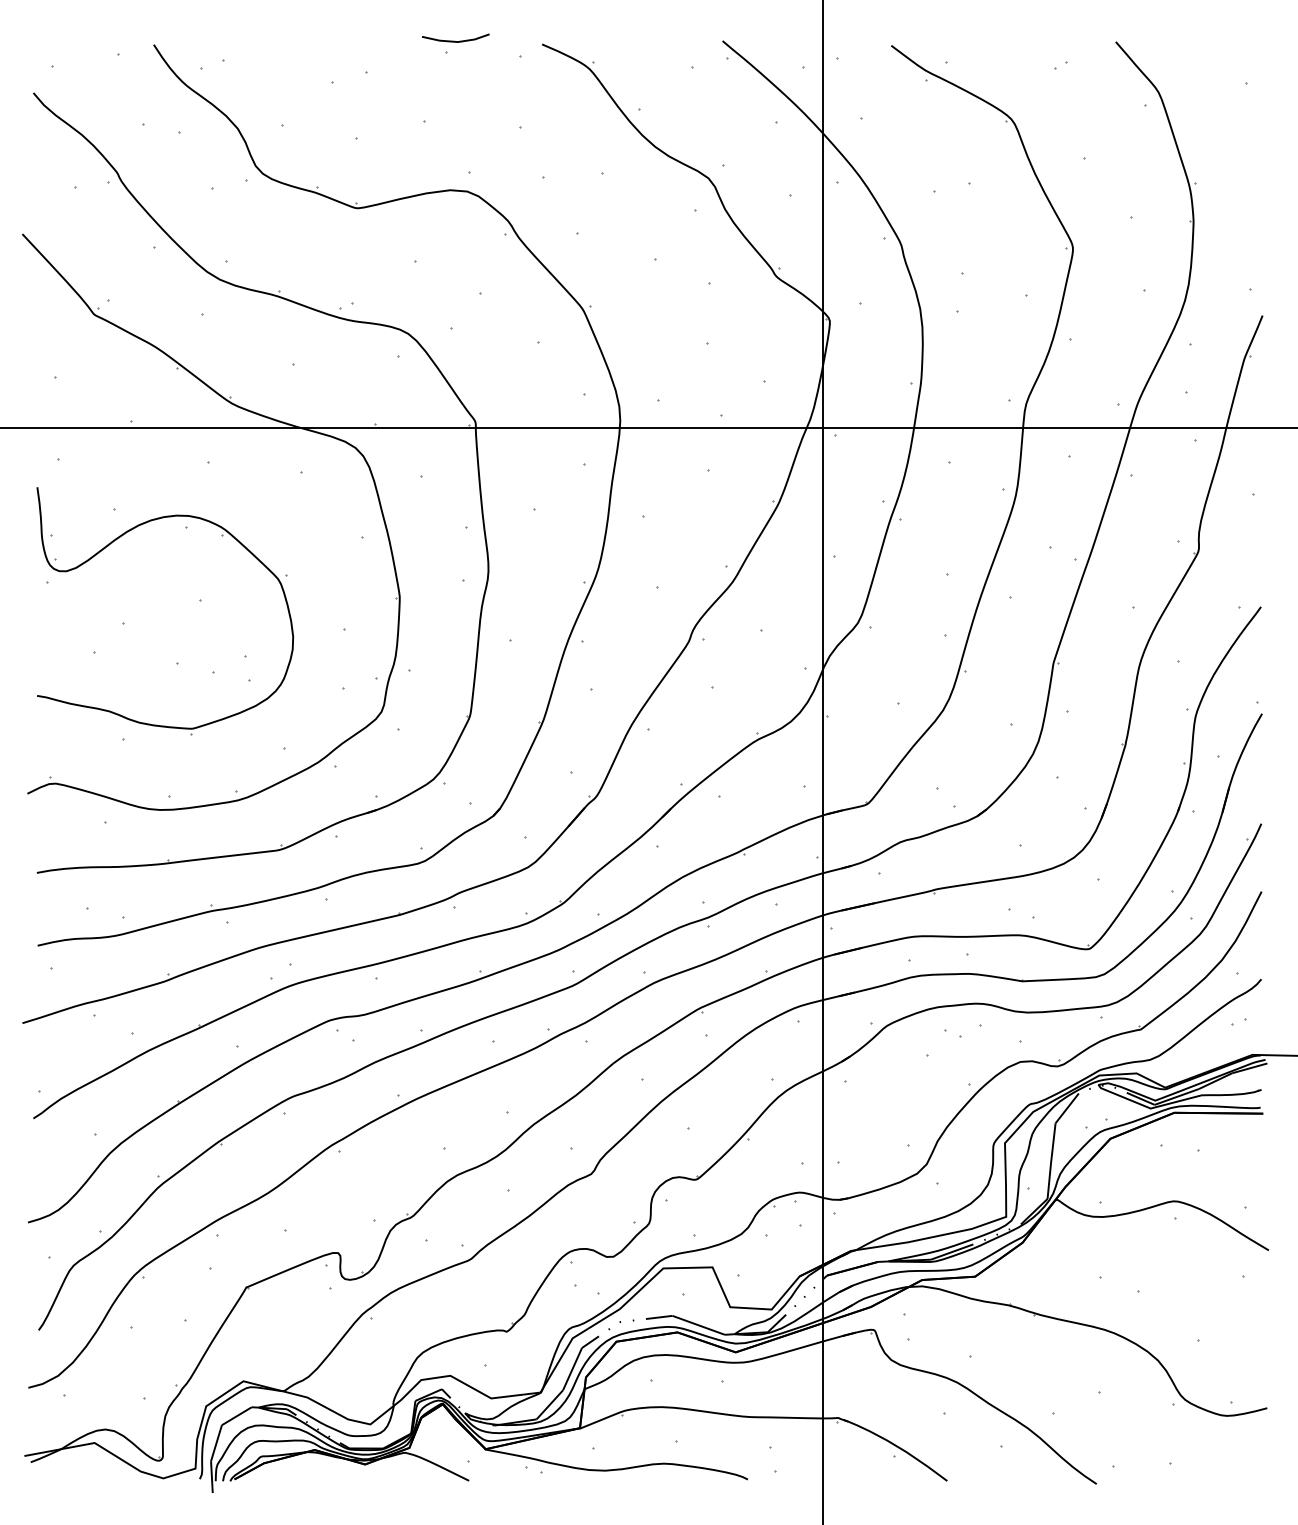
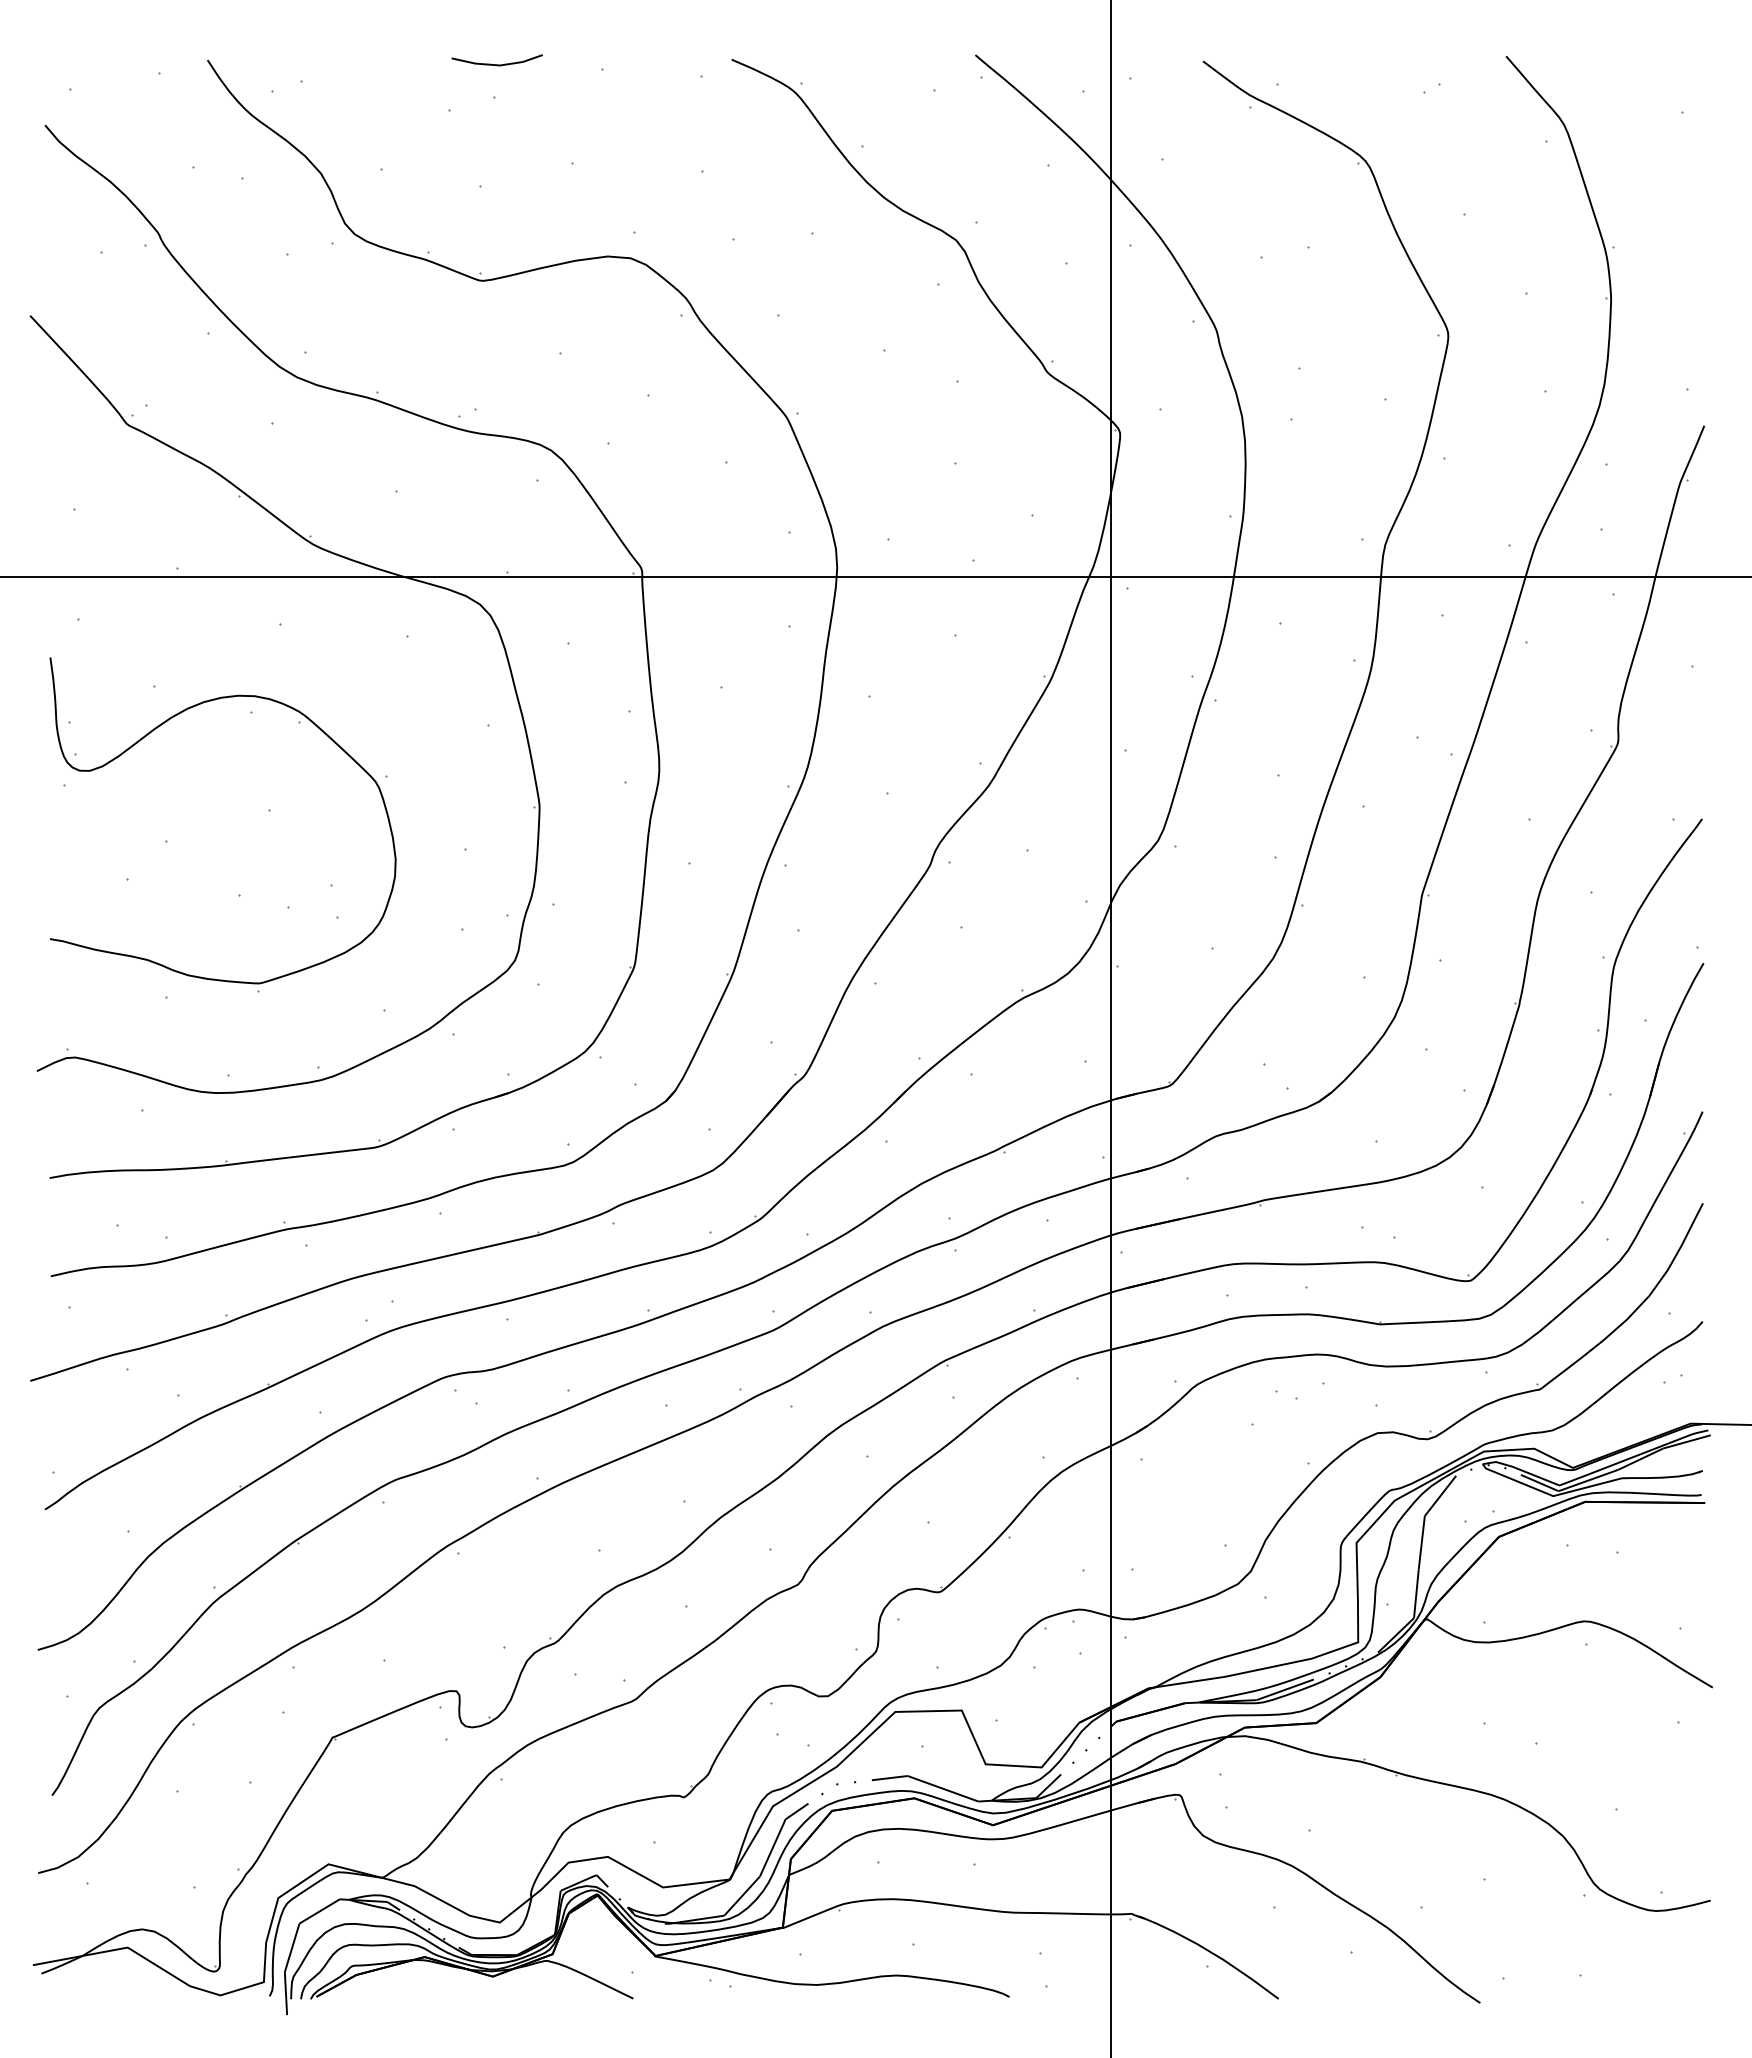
line: (455, 41) -> (496, 64), moved

